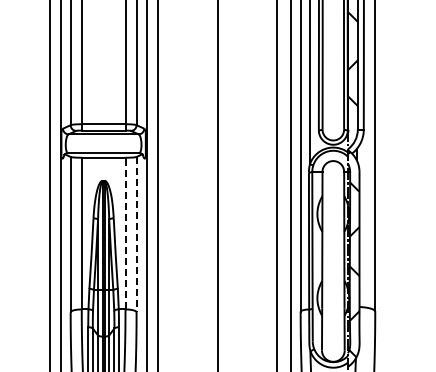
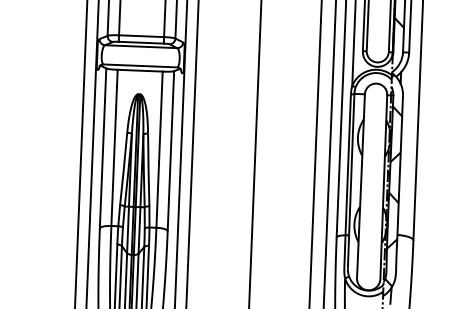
line: (125, 233) -> (159, 149), dashed -> solid
line: (136, 234) -> (170, 151), dashed -> solid

